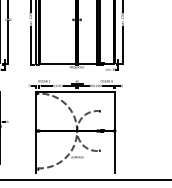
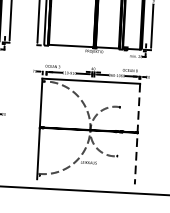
line: (115, 132) -> (137, 134), solid -> dashed

